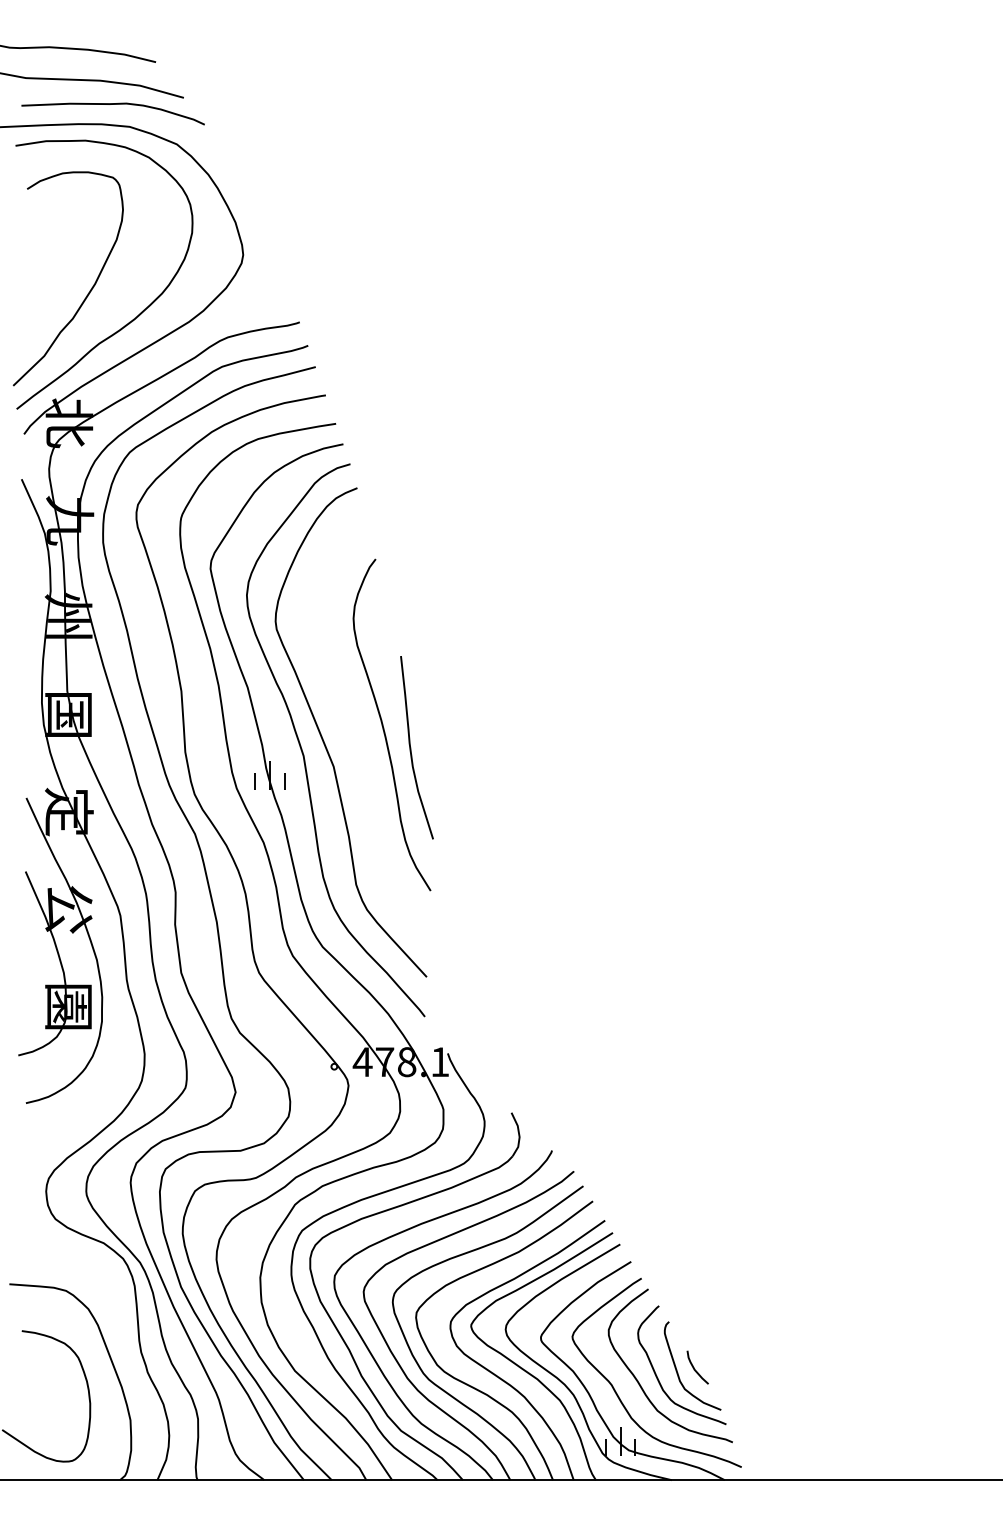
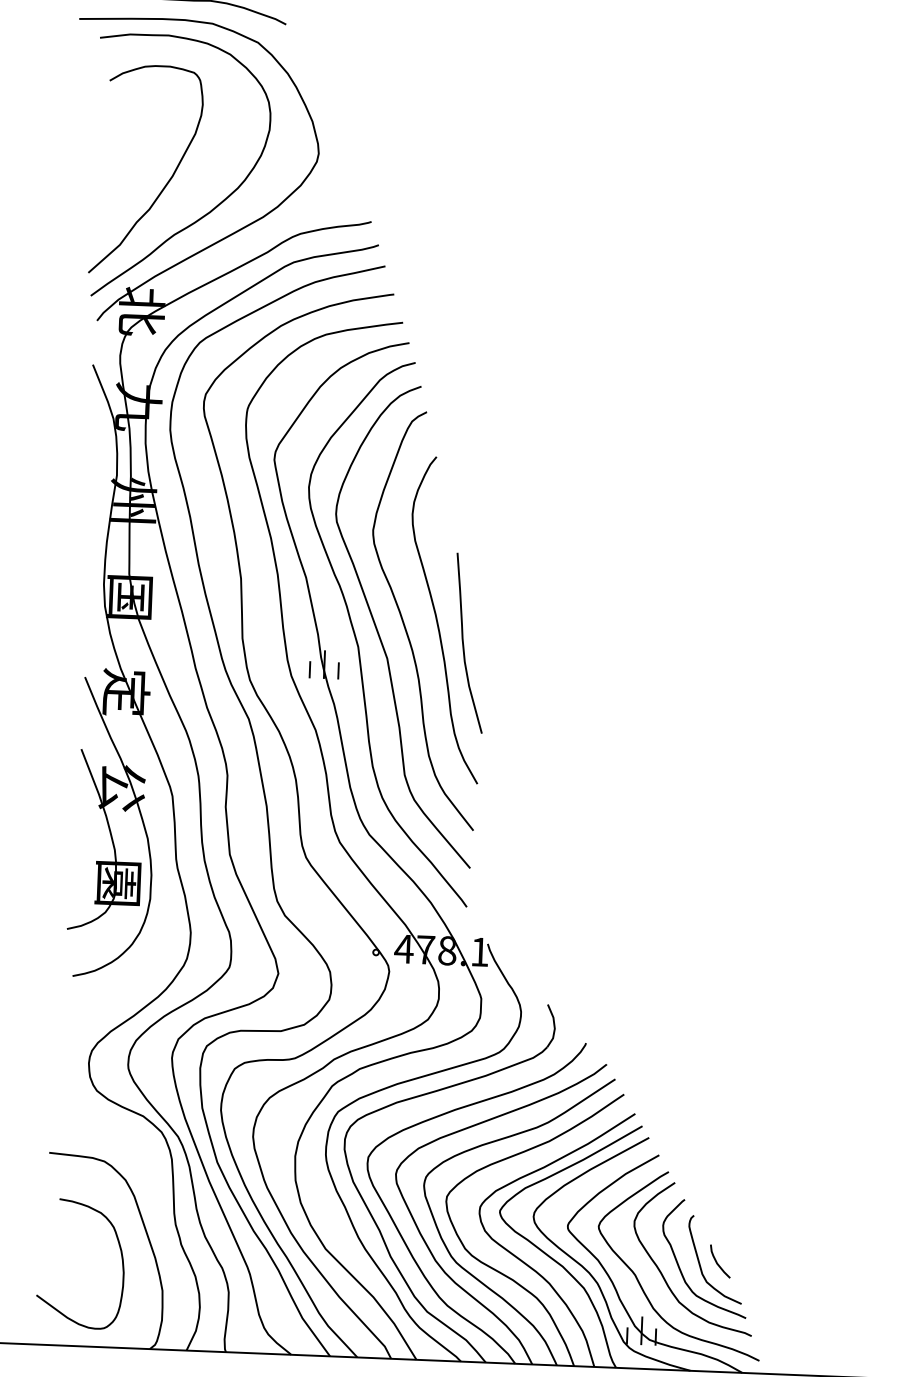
curve: (351, 733) -> (406, 626), added

